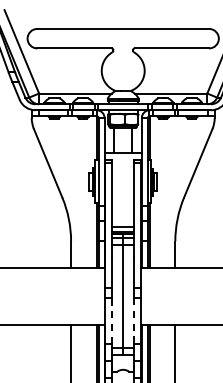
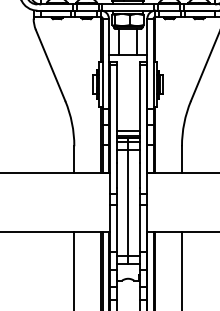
line: (112, 321) -> (117, 228), dashed -> solid
line: (134, 321) -> (139, 228), dashed -> solid

